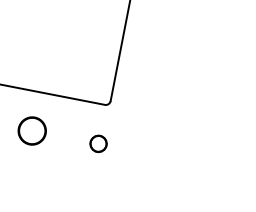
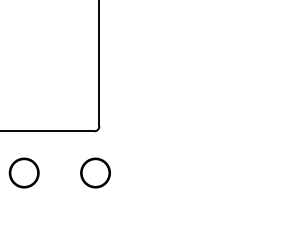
circle: (98, 143) -> (95, 172), size x1.67

